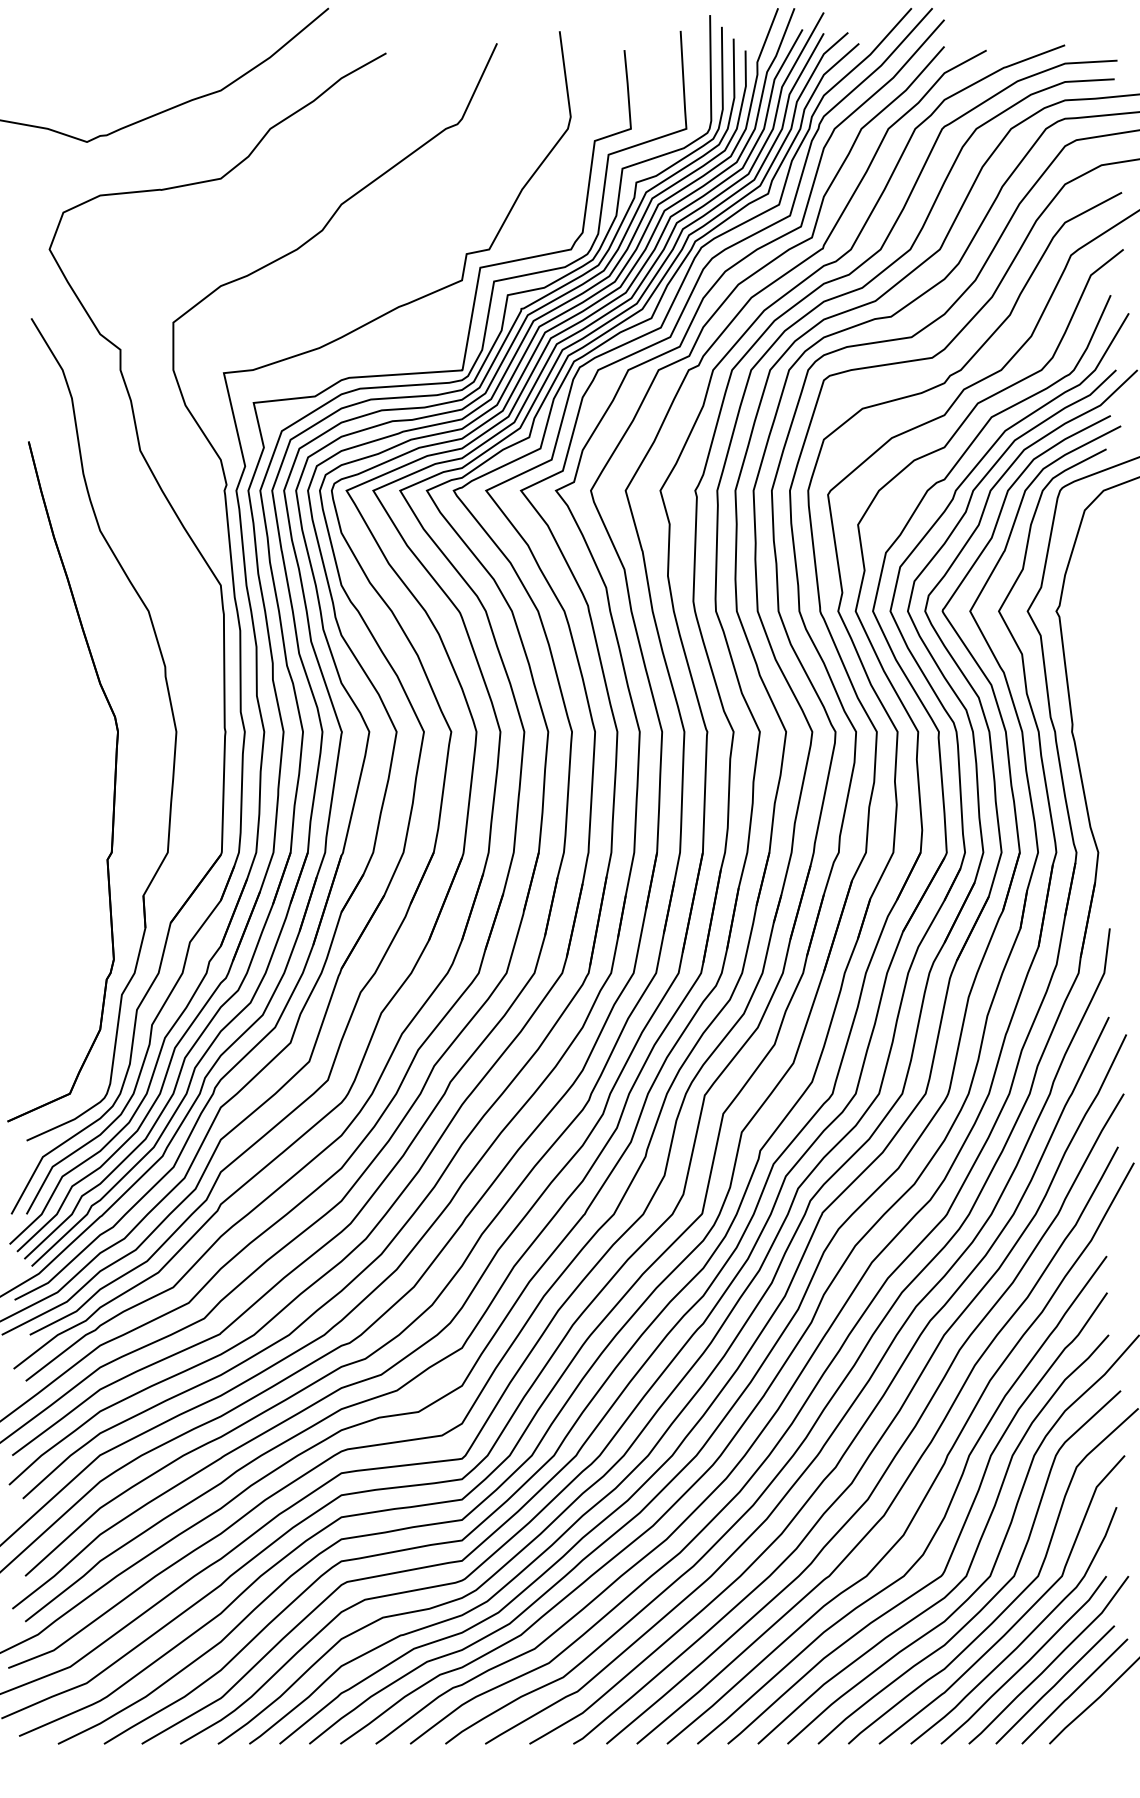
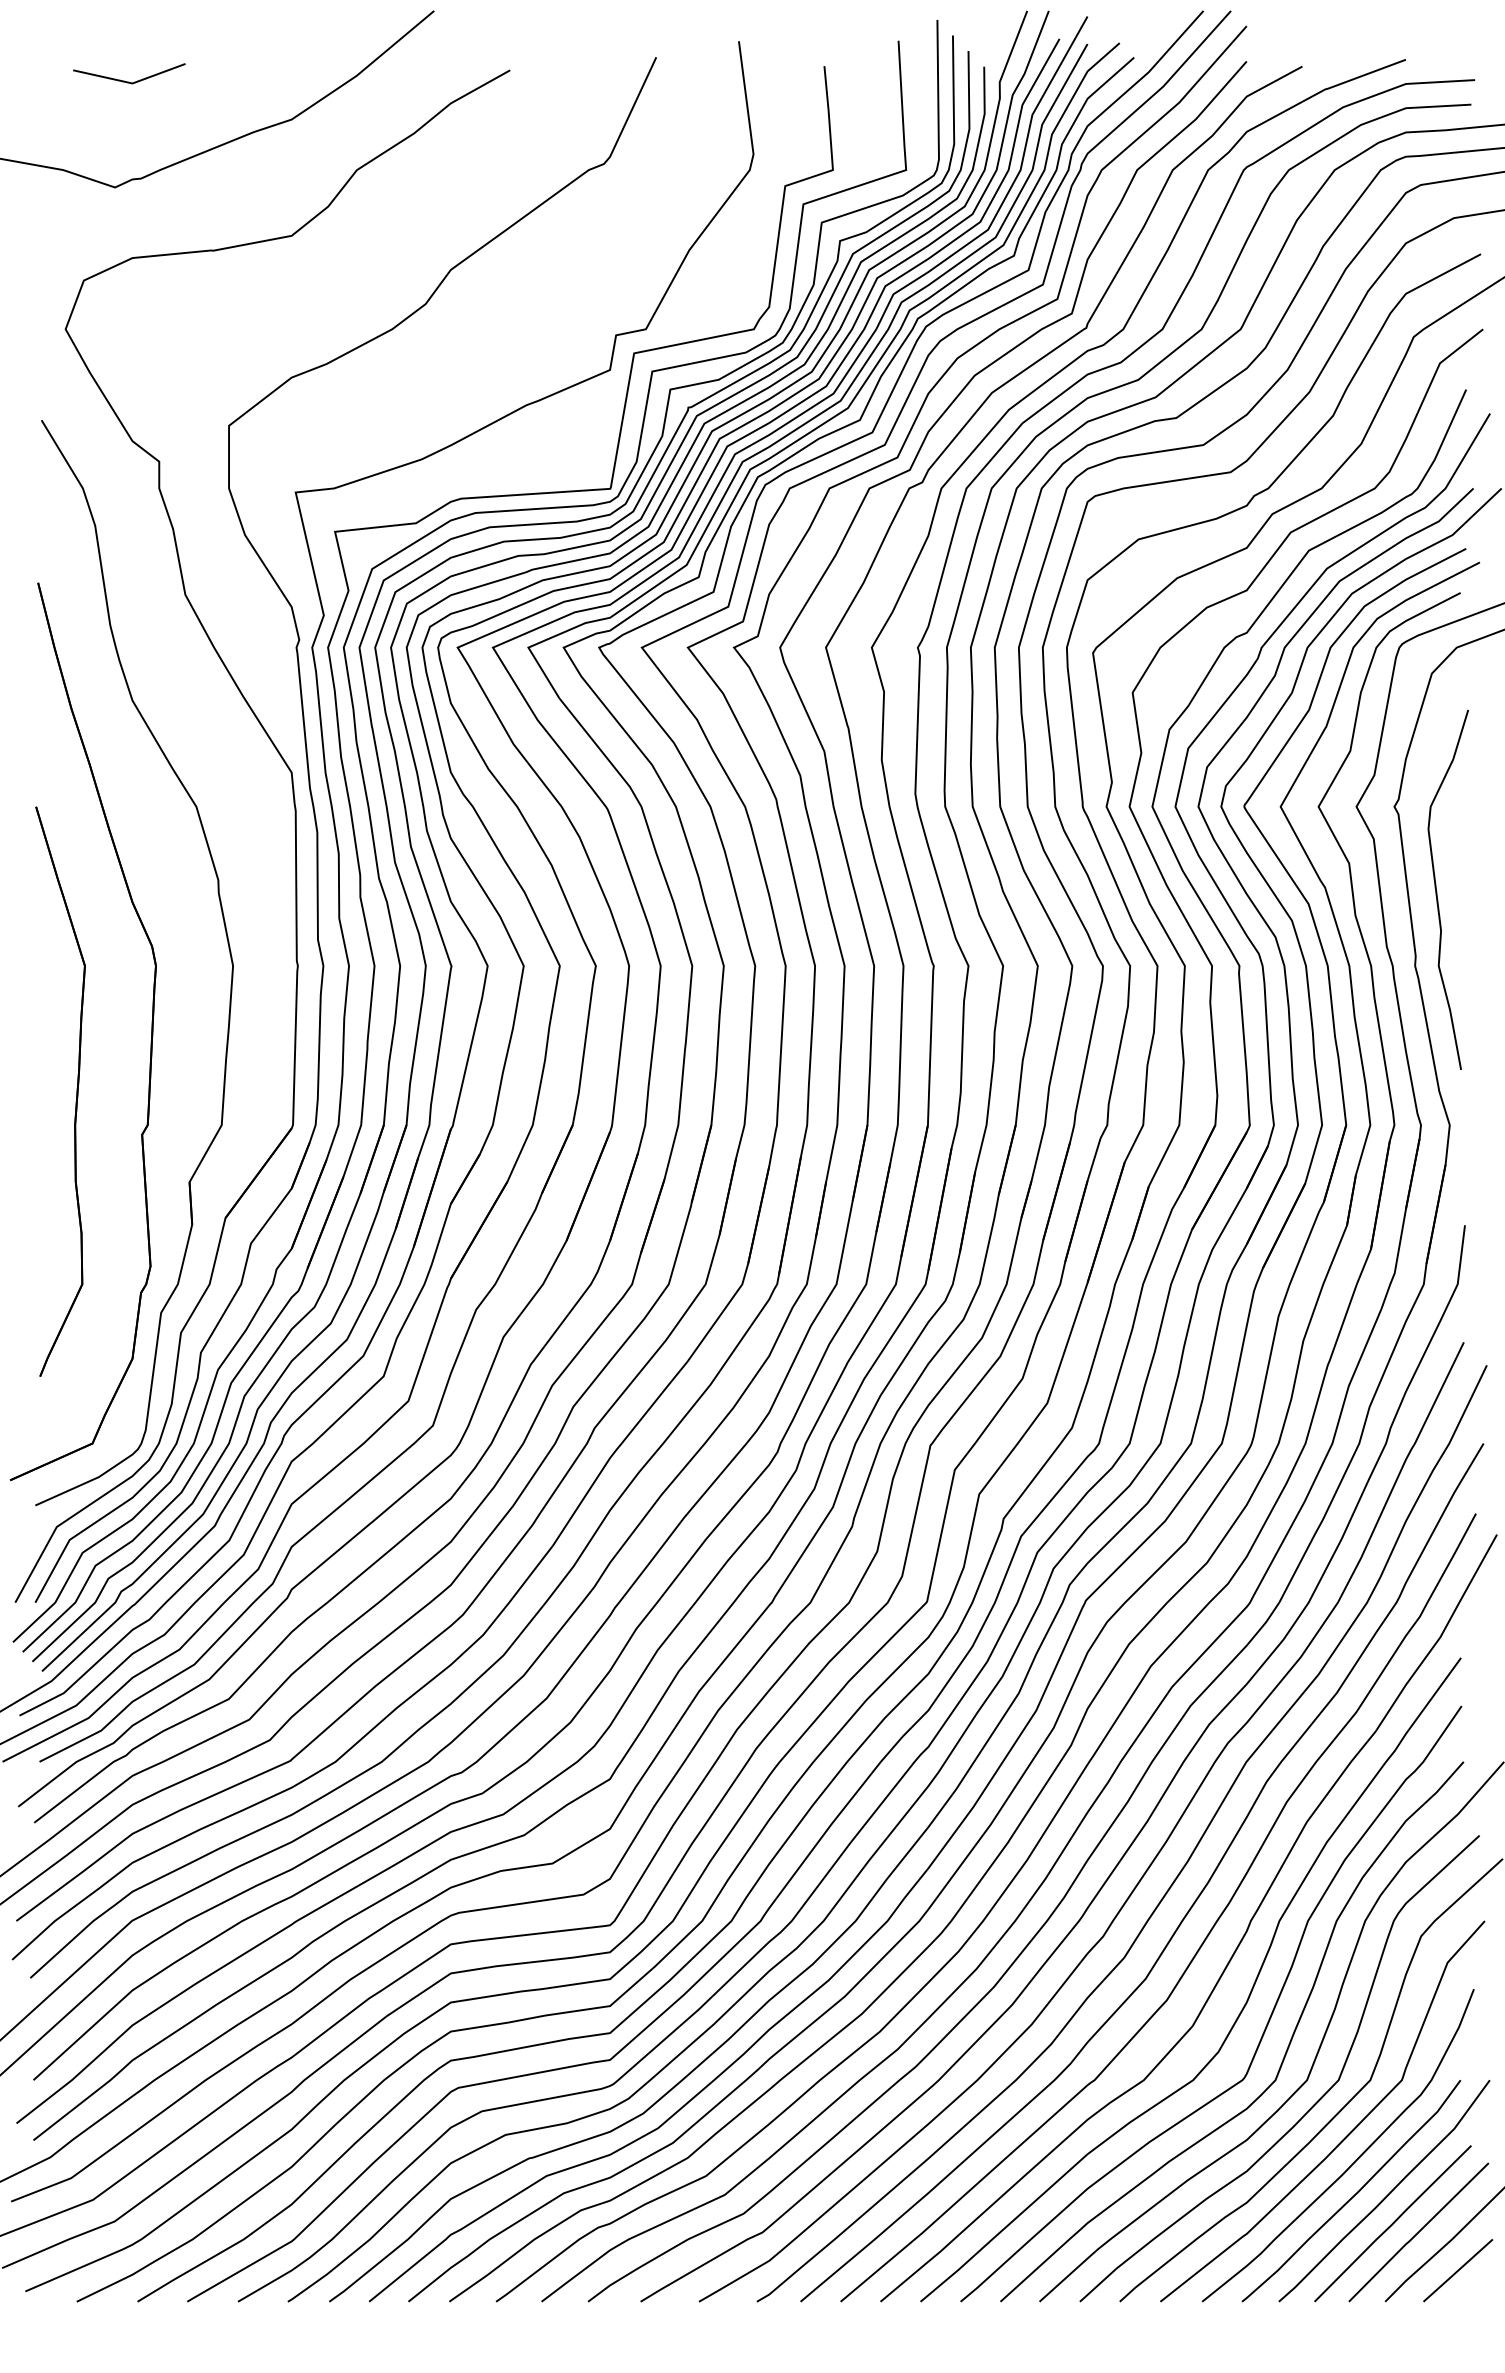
line: (97, 61) -> (129, 81), added
curve: (1089, 675) -> (1437, 891), added
part: (57, 827) -> (76, 1091), added
line: (1104, 1720) -> (1458, 2270), added

